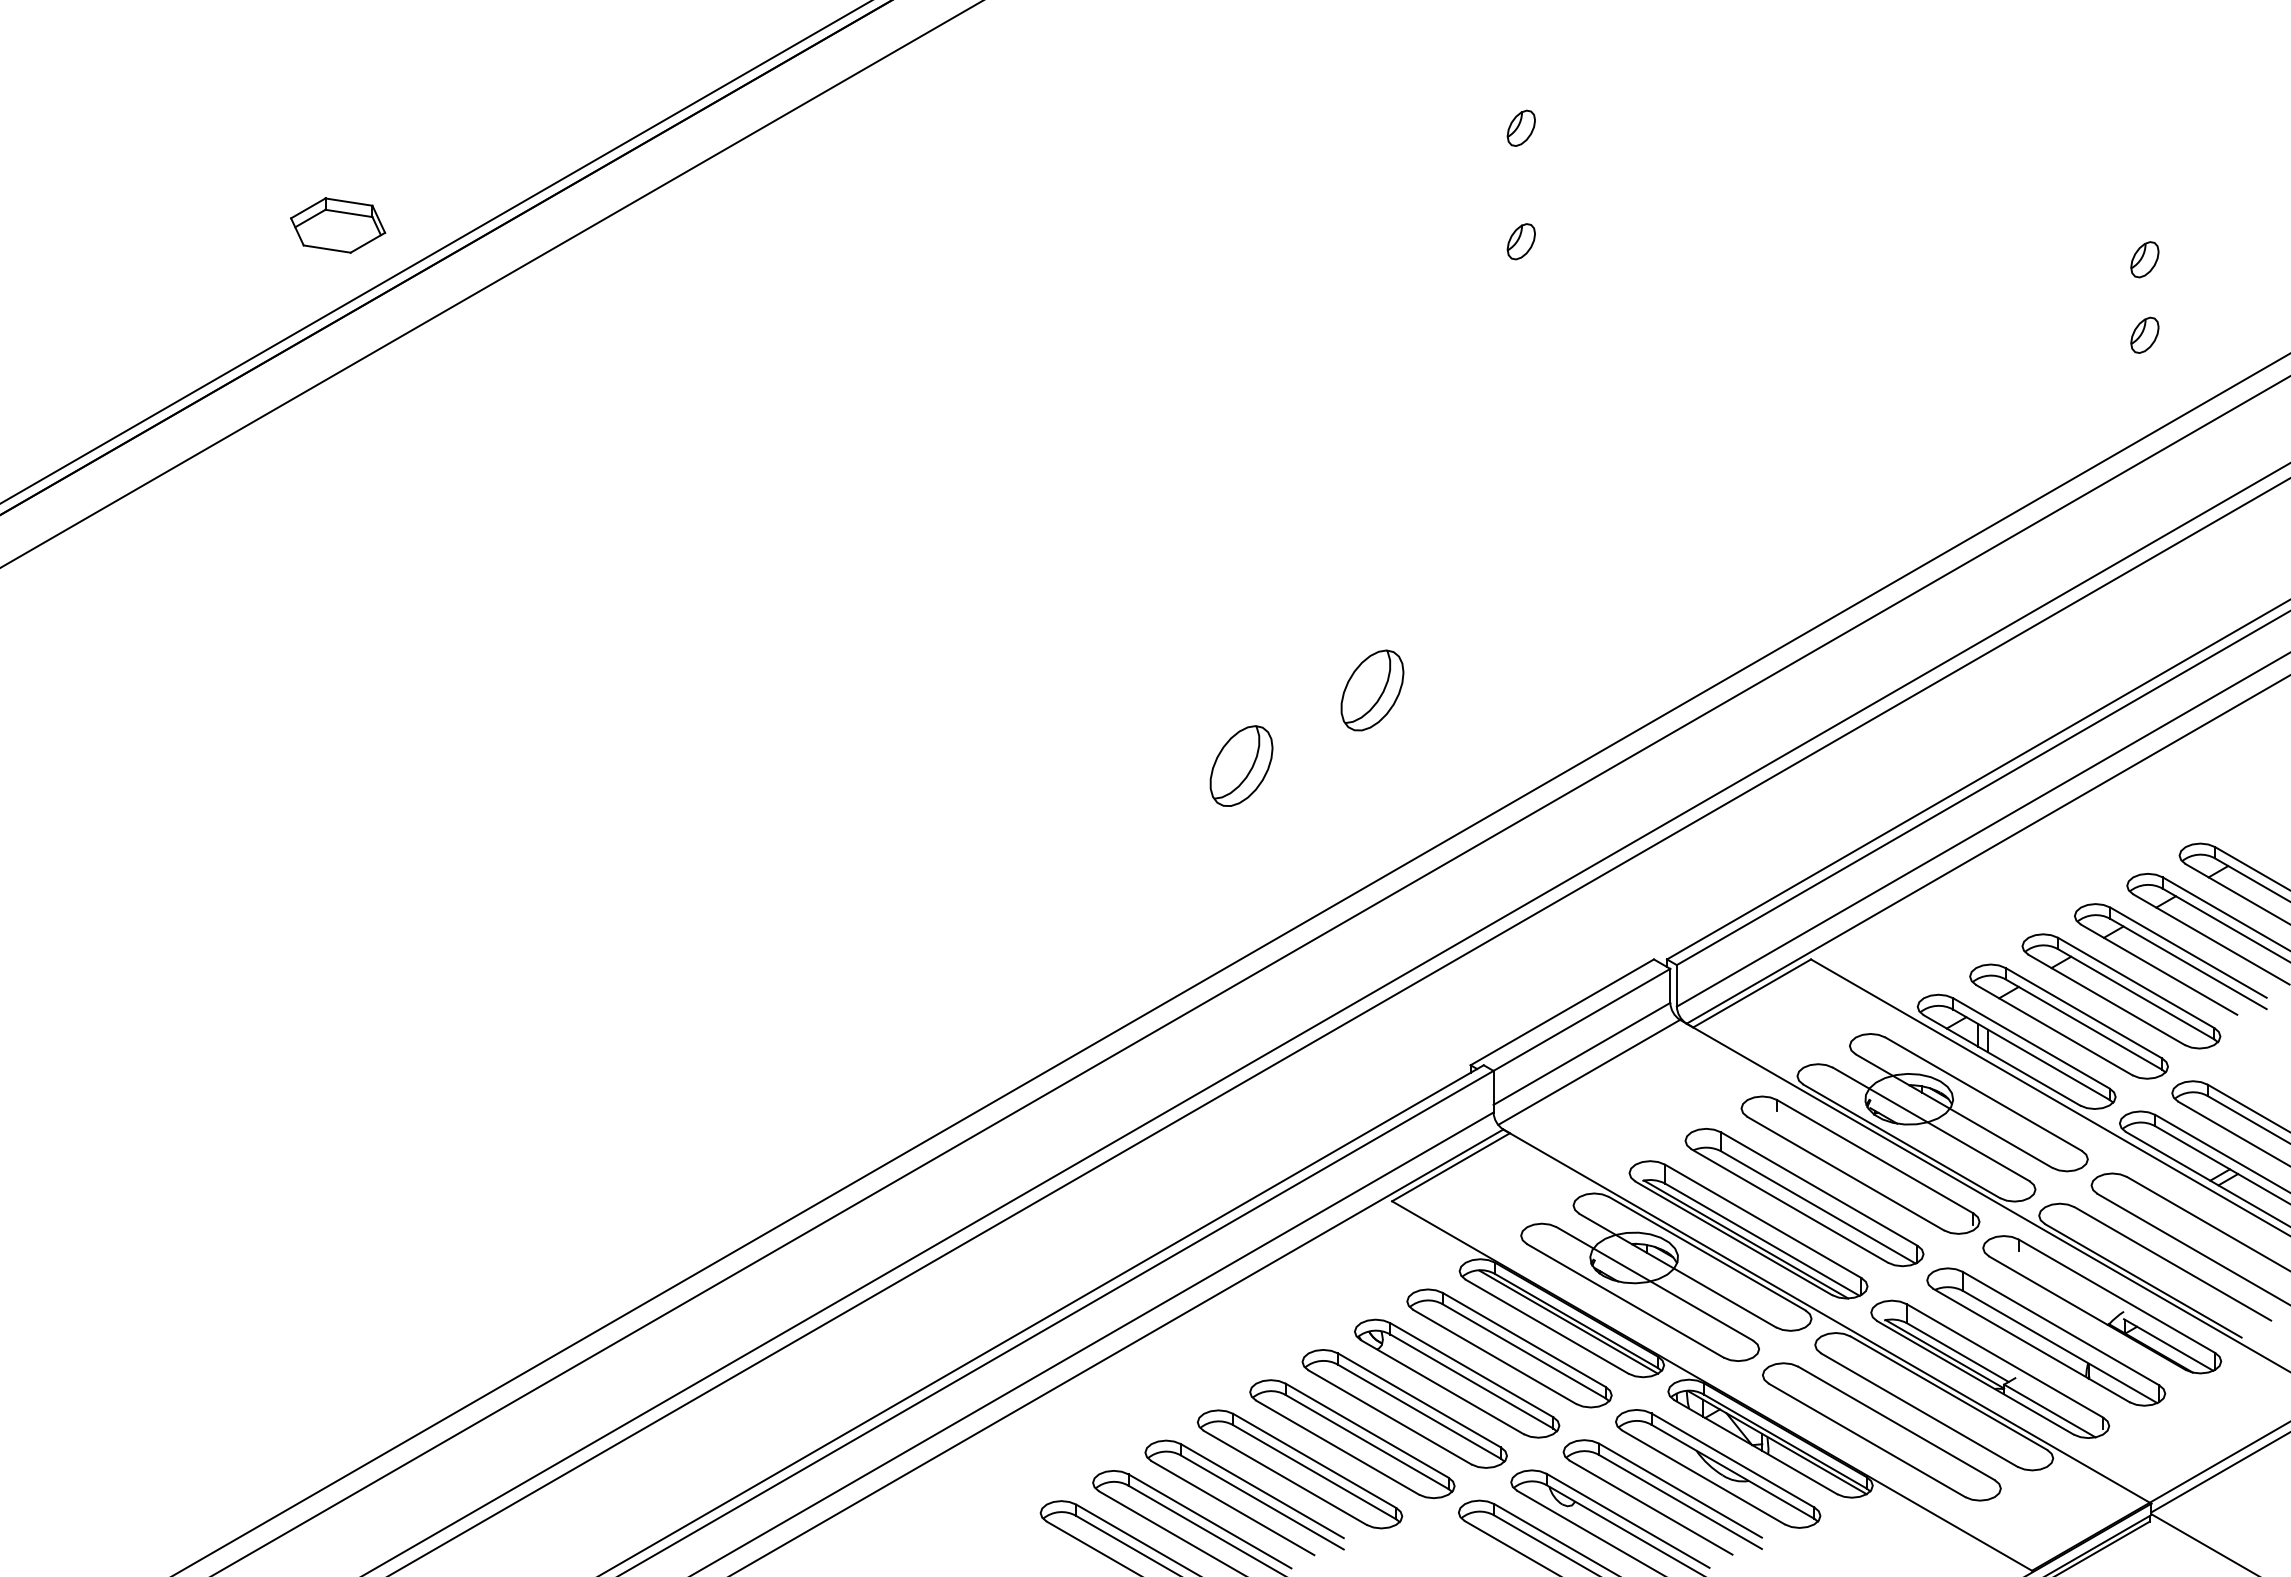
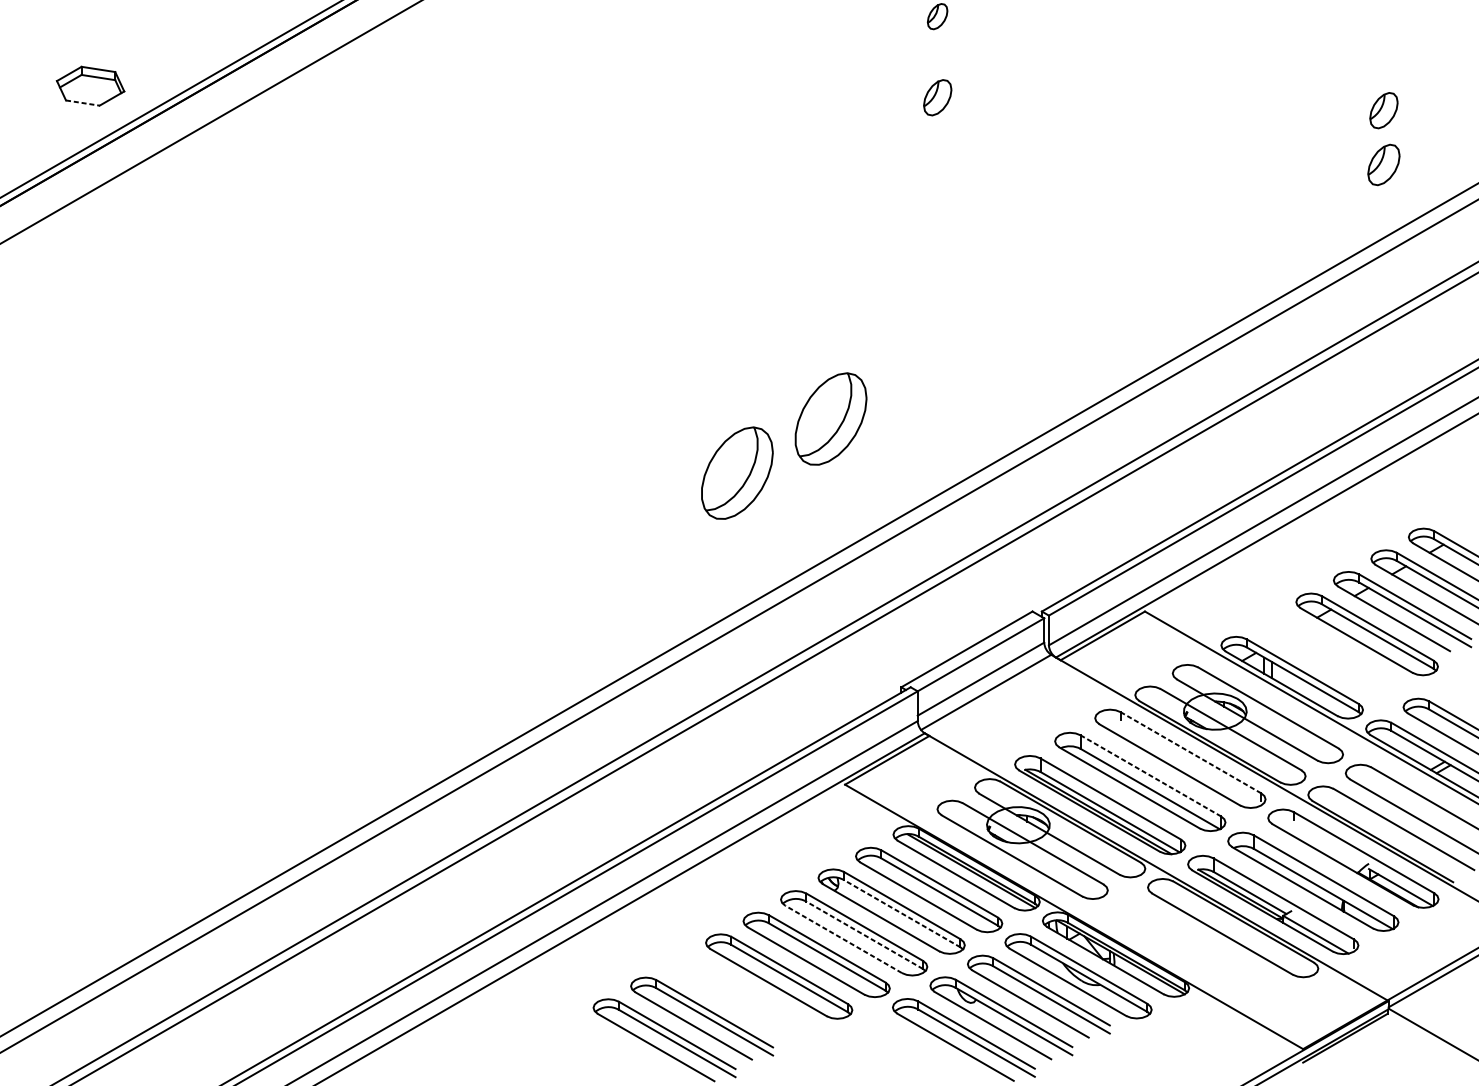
part: (1520, 241) -> (937, 97), size x1.4
line: (327, 249) -> (83, 103), solid -> dashed
part: (2144, 259) -> (1383, 110), size x1.4
part: (2144, 334) -> (1383, 164), size x1.6
part: (1372, 690) -> (831, 419), size x1.6
part: (1241, 765) -> (737, 472), size x1.6
part: (2068, 1021) -> (1329, 655), removed
line: (1874, 1156) -> (1190, 752), solid -> dashed
line: (1818, 1188) -> (1150, 775), solid -> dashed
line: (1471, 1381) -> (901, 913), solid -> dashed
line: (1419, 1411) -> (864, 935), solid -> dashed
line: (1389, 1417) -> (843, 939), solid -> dashed
part: (1881, 1431) -> (1195, 949), removed
part: (1244, 1497) -> (739, 996), removed

